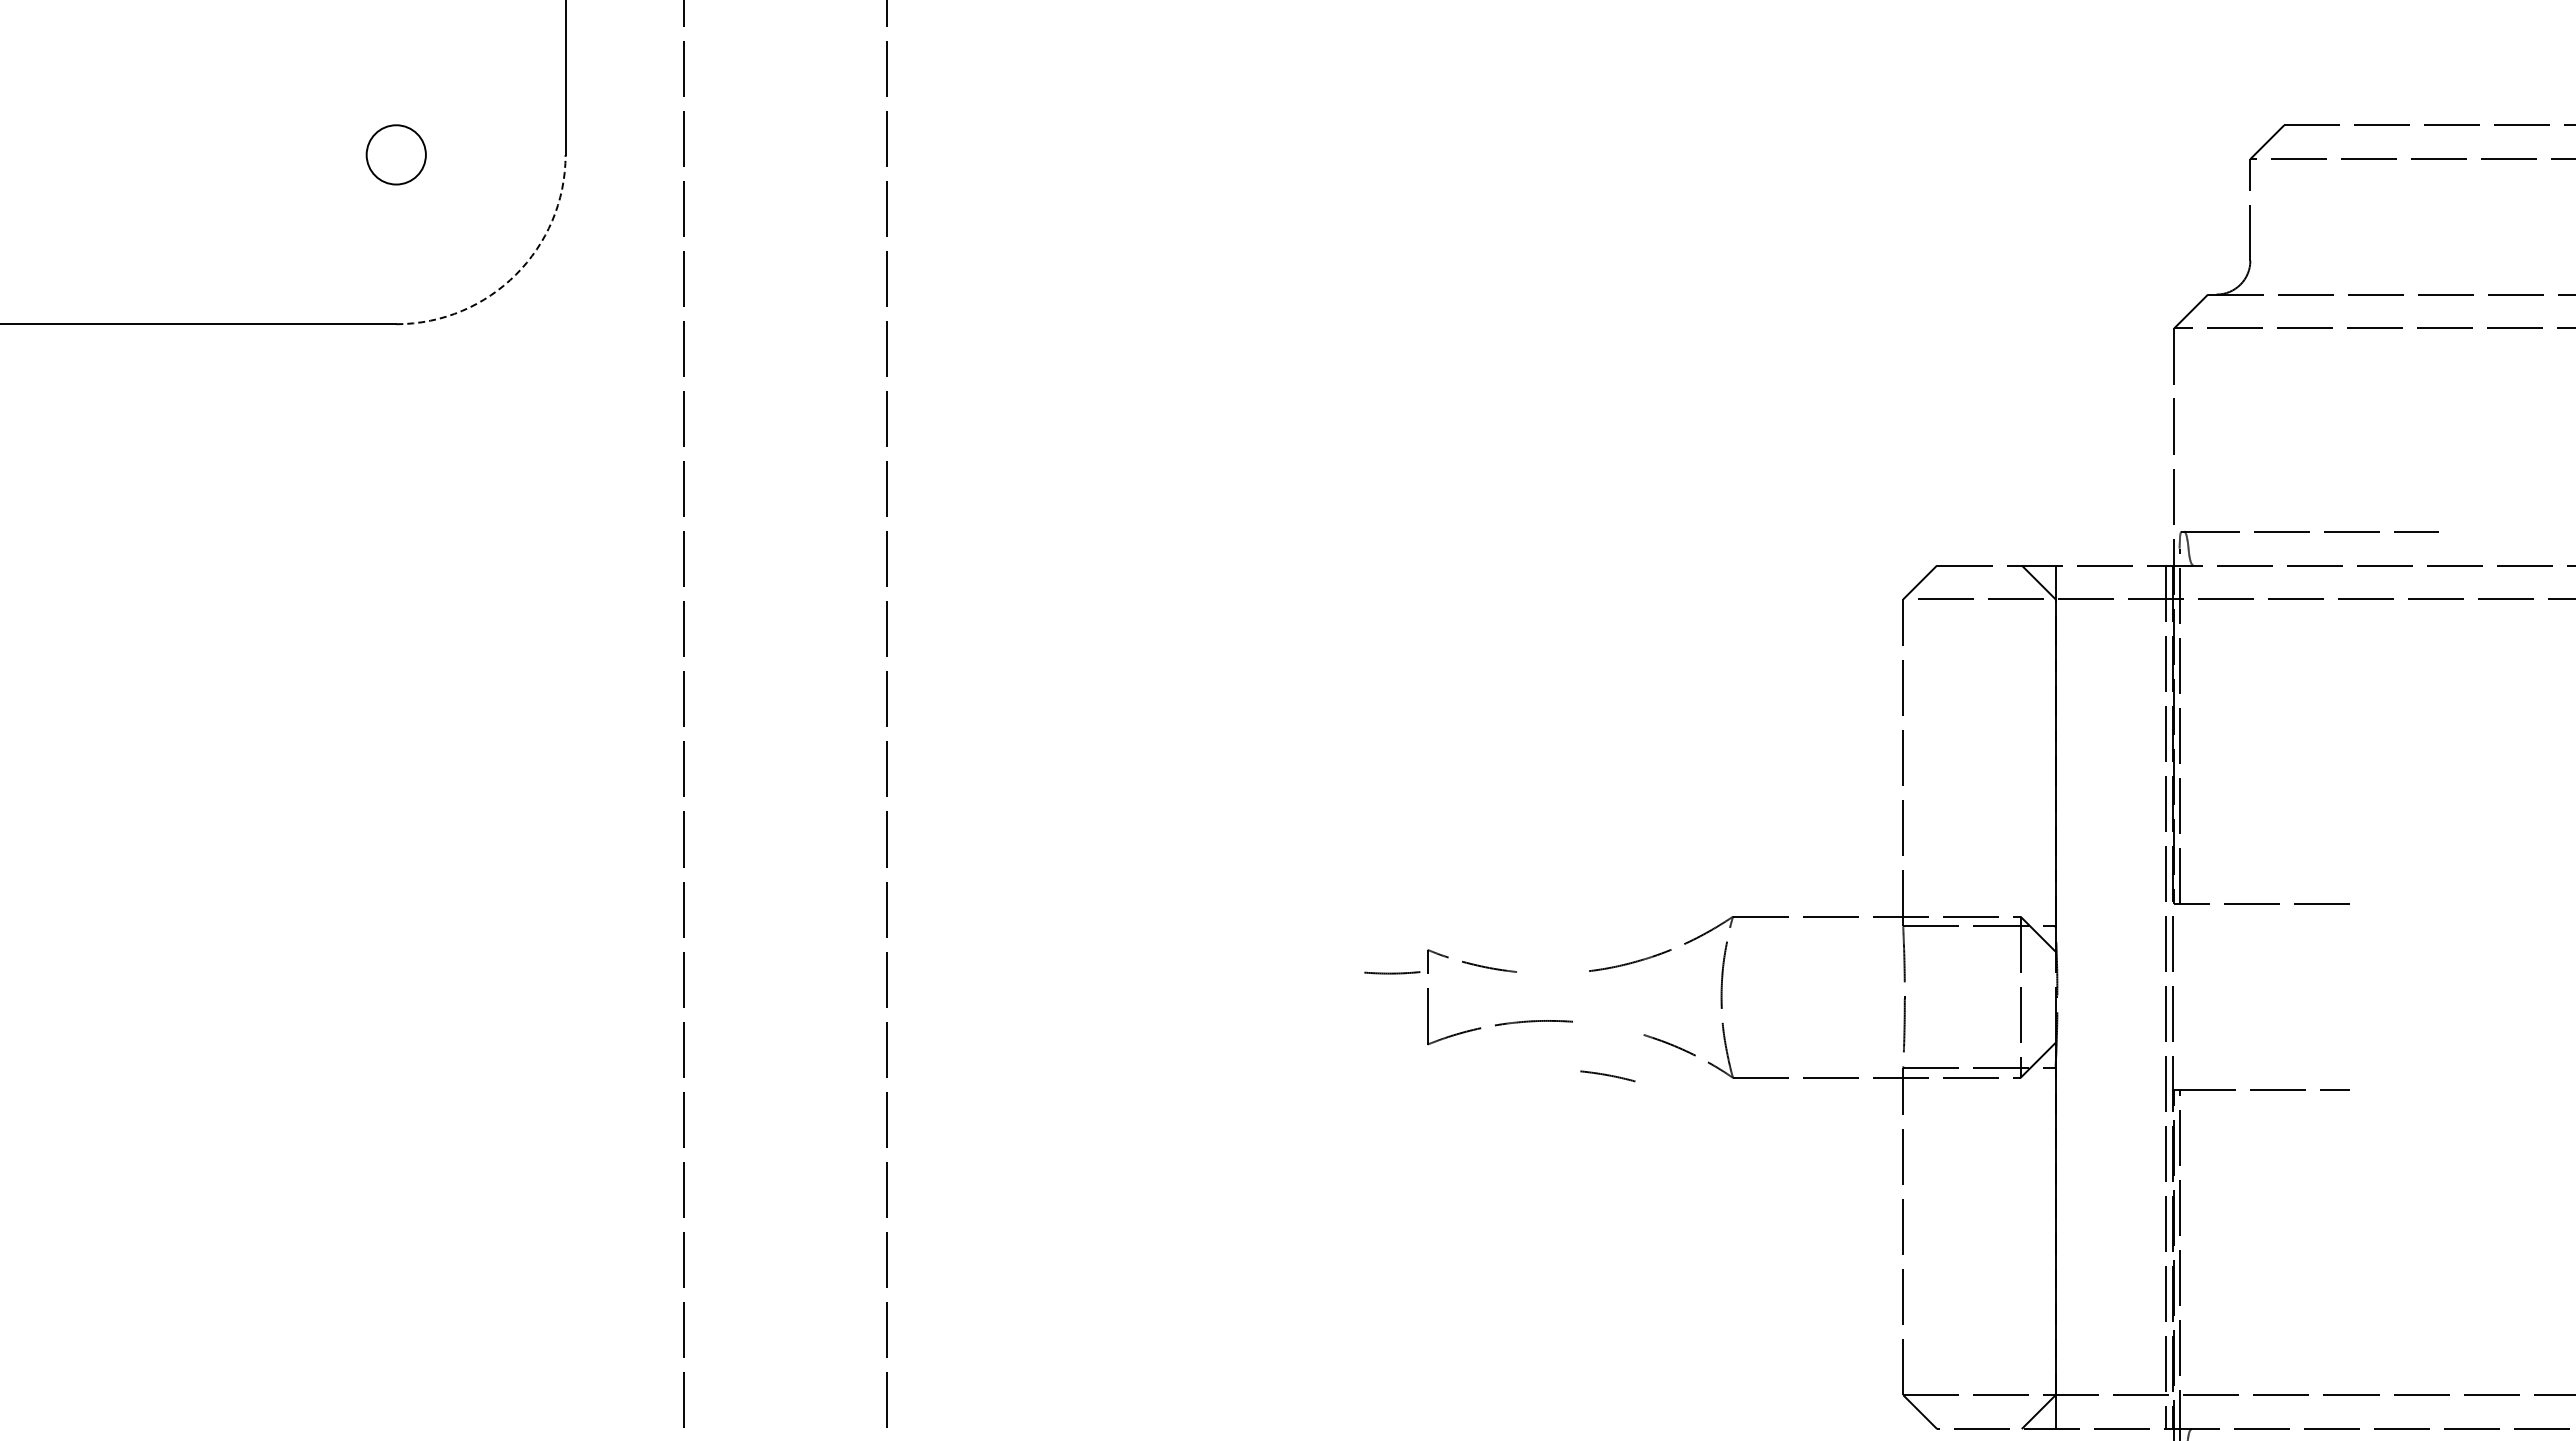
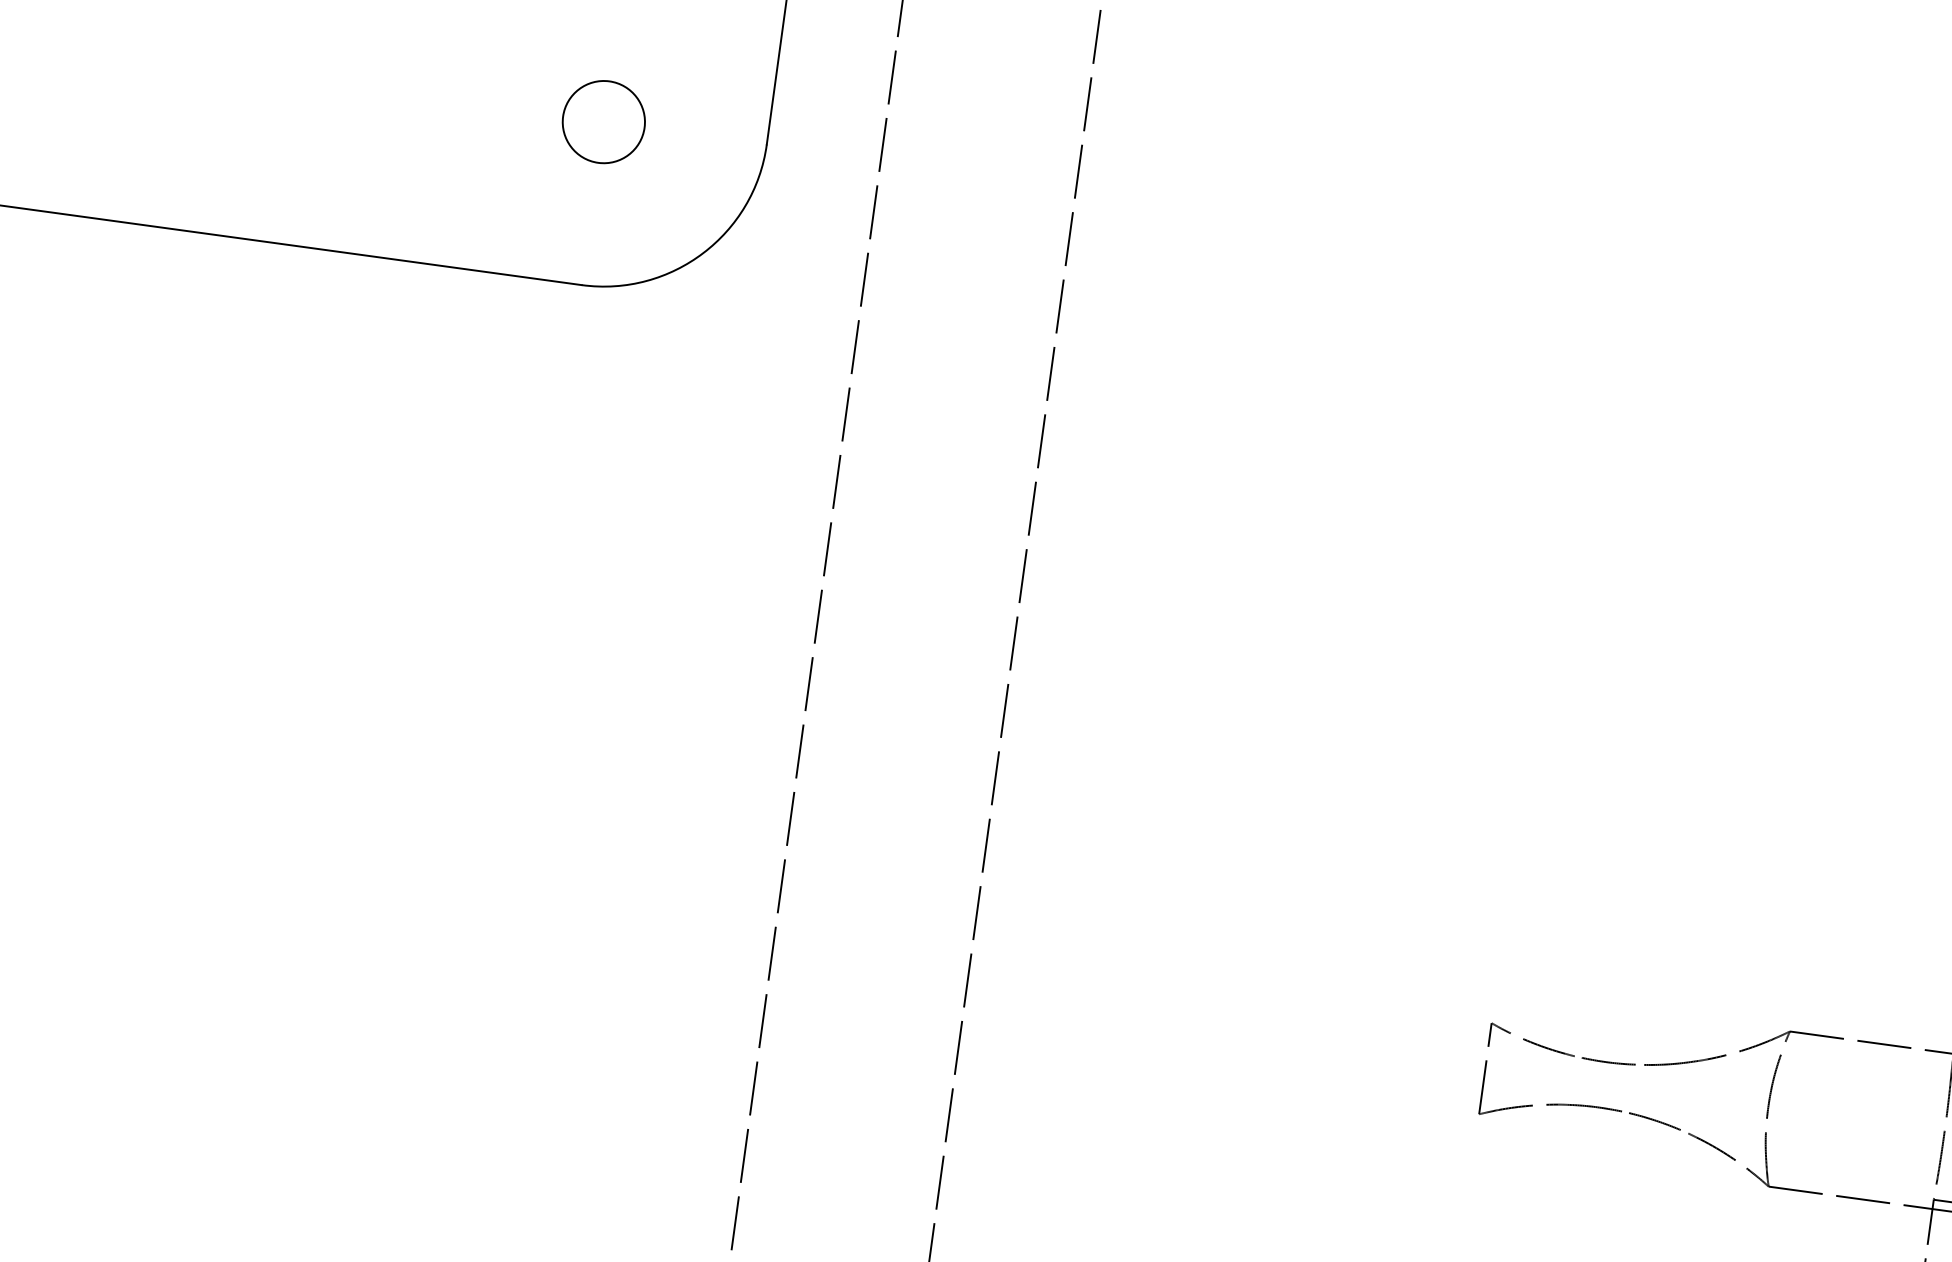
circle: (395, 154) -> (603, 121), size x1.43
arc: (516, 274) -> (703, 253), dashed -> solid
line: (1392, 972) -> (1608, 1061), moved
curve: (1607, 1076) -> (1654, 1121), moved

